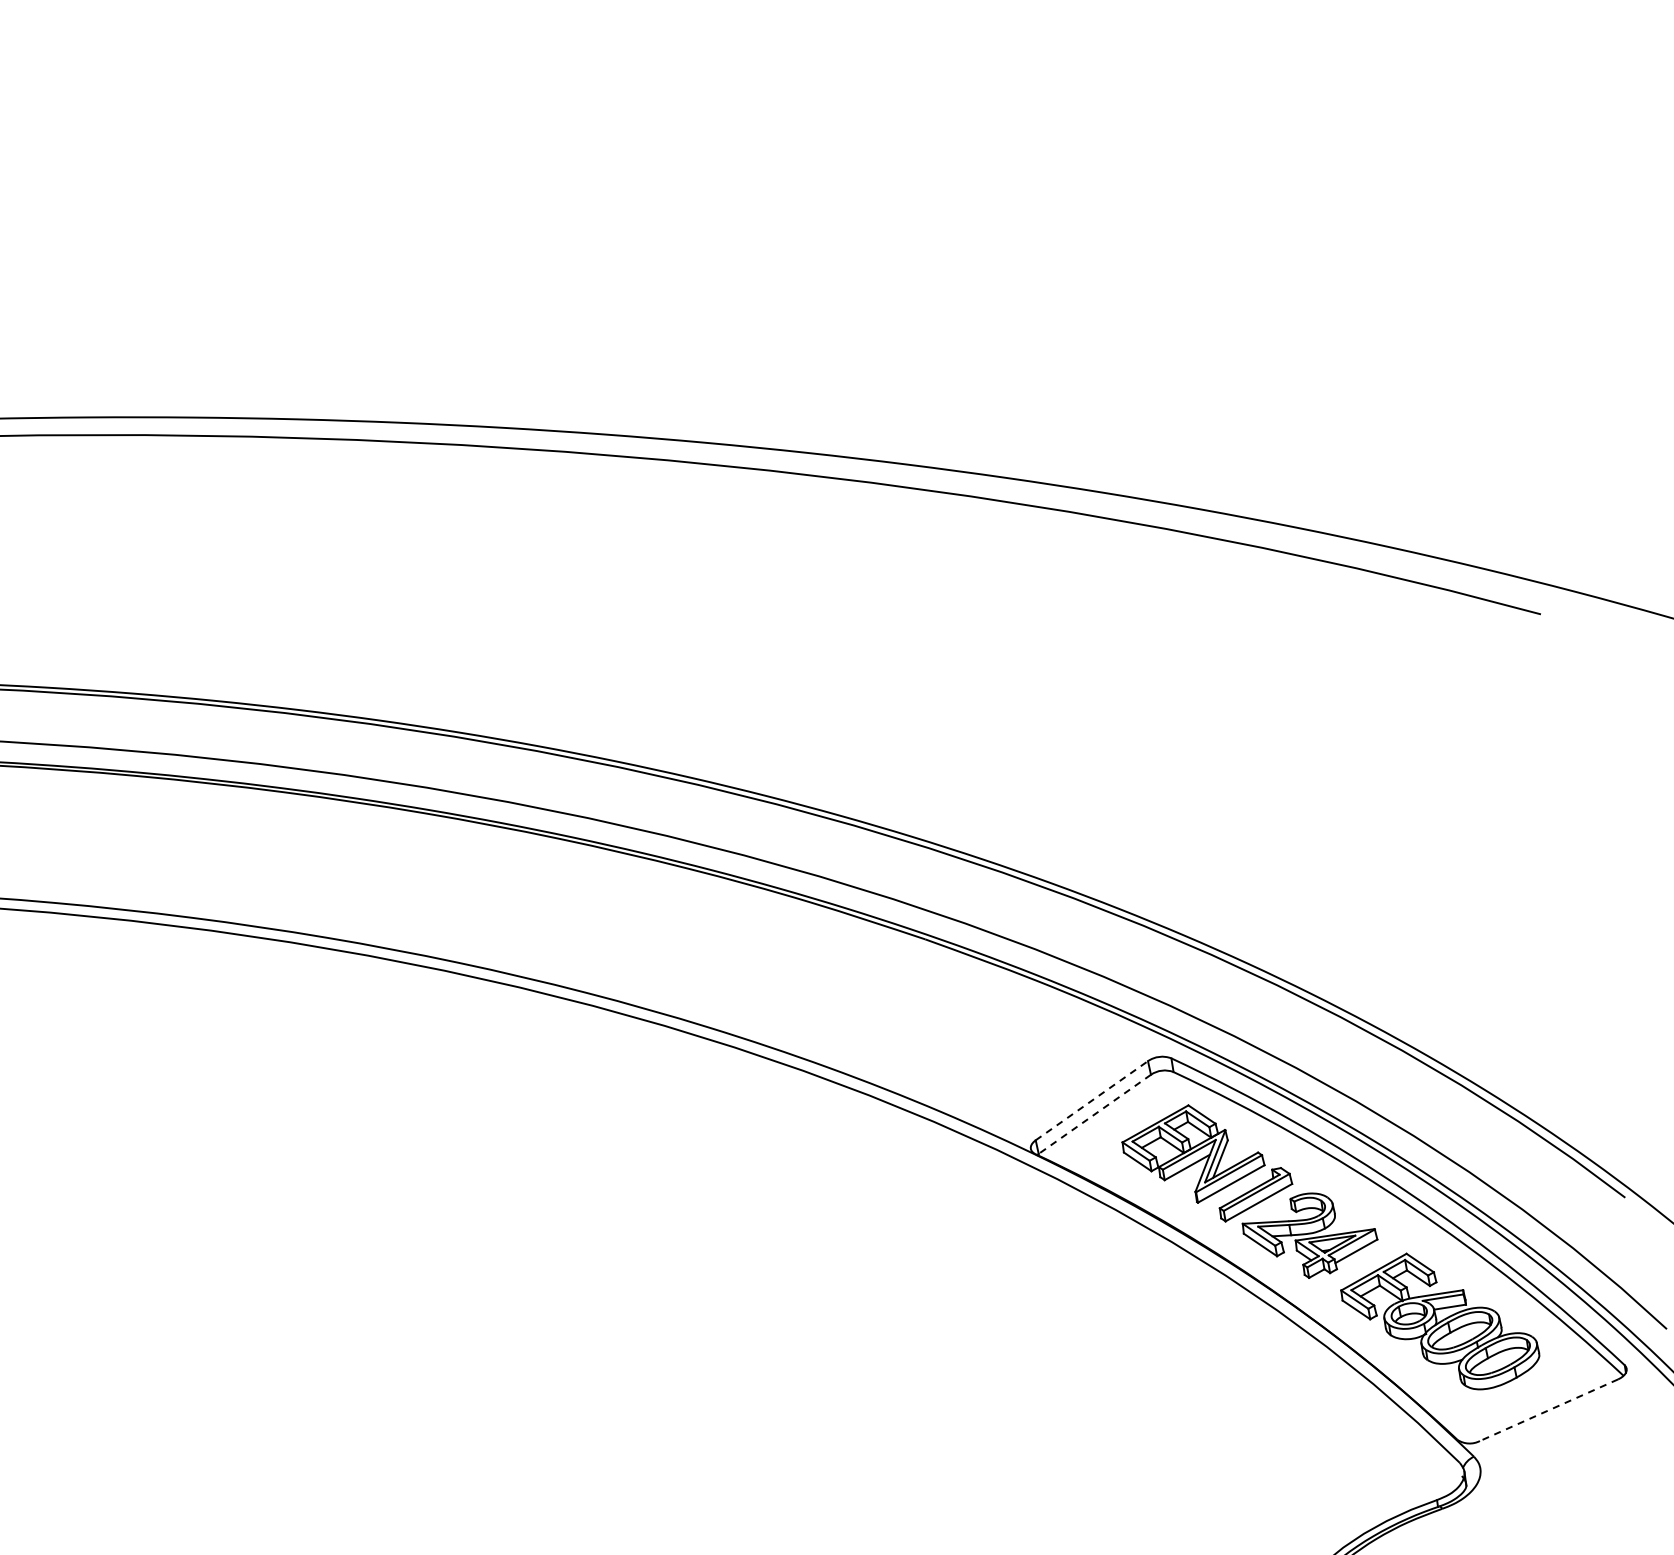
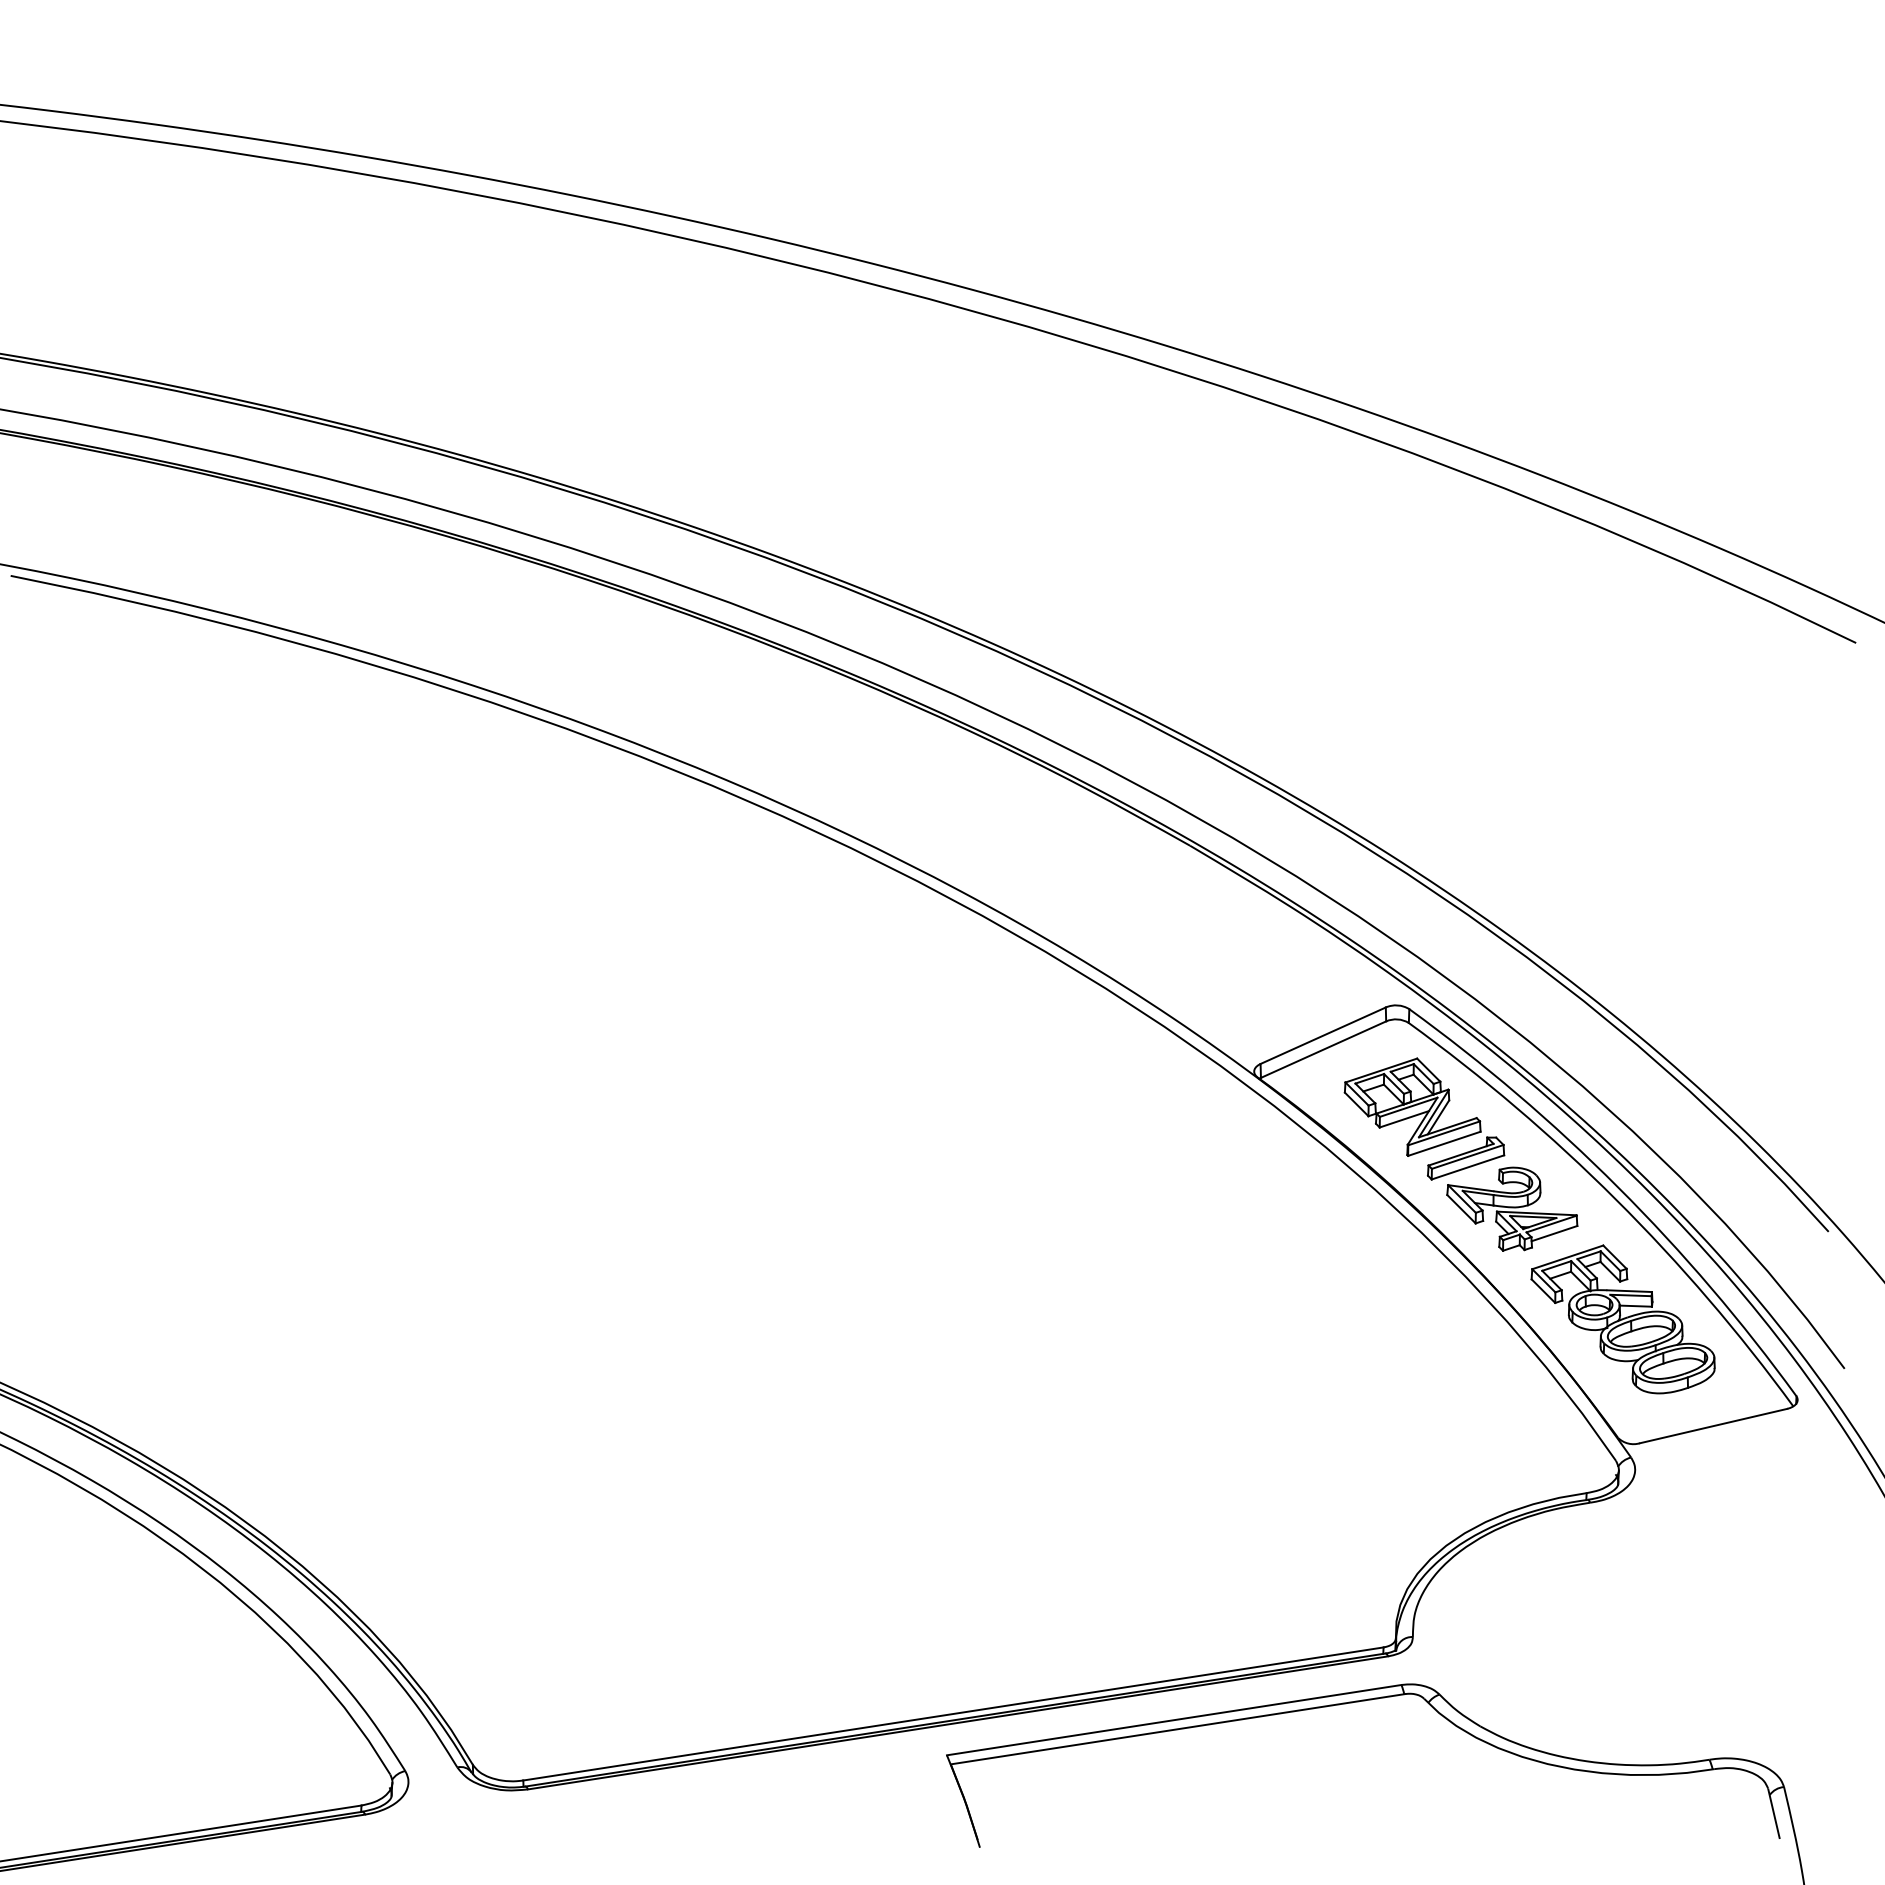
line: (1092, 1100) -> (1323, 1035), dashed -> solid
line: (1094, 1114) -> (1323, 1049), dashed -> solid
line: (1549, 1410) -> (1713, 1426), dashed -> solid

